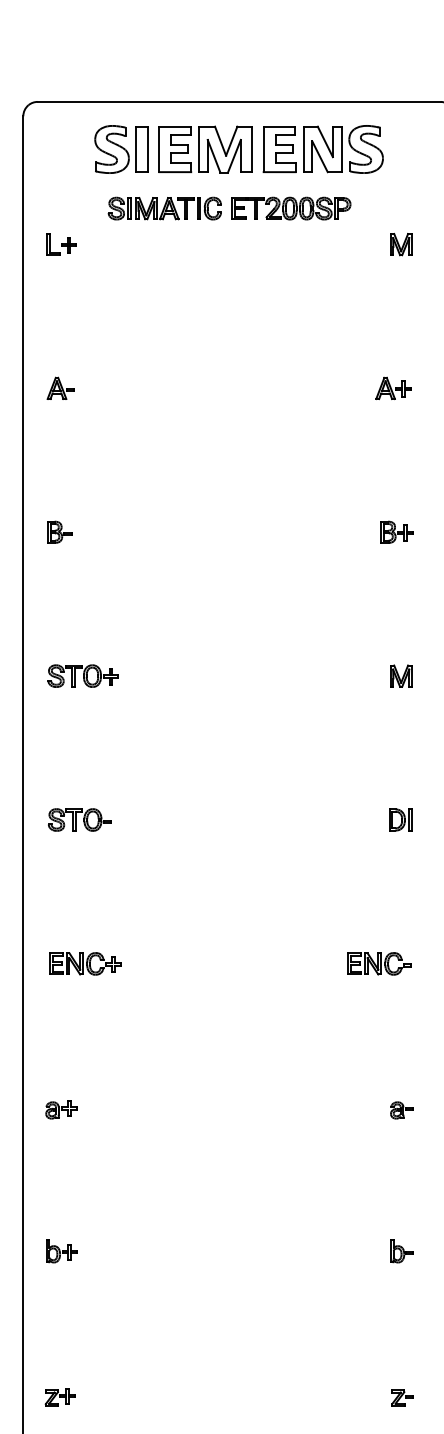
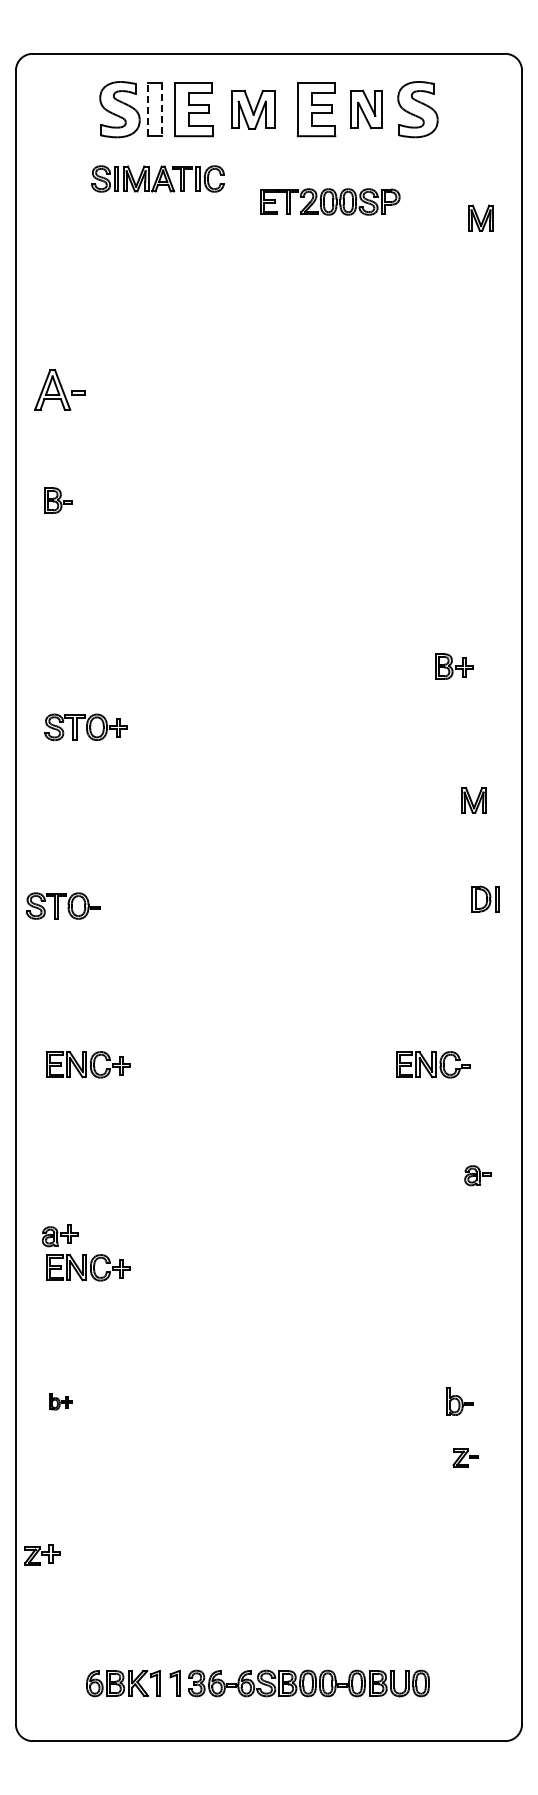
line: (135, 149) -> (147, 109), solid -> dashed
line: (148, 149) -> (162, 109), solid -> dashed
part: (225, 149) -> (253, 109), size x0.7
part: (322, 149) -> (366, 109), size x0.7
part: (164, 208) -> (157, 178), moved
part: (291, 208) -> (330, 201), moved
part: (61, 244) -> (60, 221), removed
part: (400, 244) -> (480, 217), moved
part: (60, 388) -> (59, 389), size x1.6
part: (393, 388) -> (449, 389), removed
part: (59, 532) -> (58, 500), moved
part: (397, 532) -> (454, 666), moved
part: (400, 675) -> (473, 799), moved
part: (80, 819) -> (63, 905), moved
part: (400, 819) -> (485, 898), moved
part: (401, 1110) -> (477, 1175), moved
part: (85, 1136) -> (88, 1267), added
part: (61, 1250) -> (60, 1401), size x0.6
part: (60, 1396) -> (42, 1554), moved
part: (402, 1397) -> (465, 1457), moved

